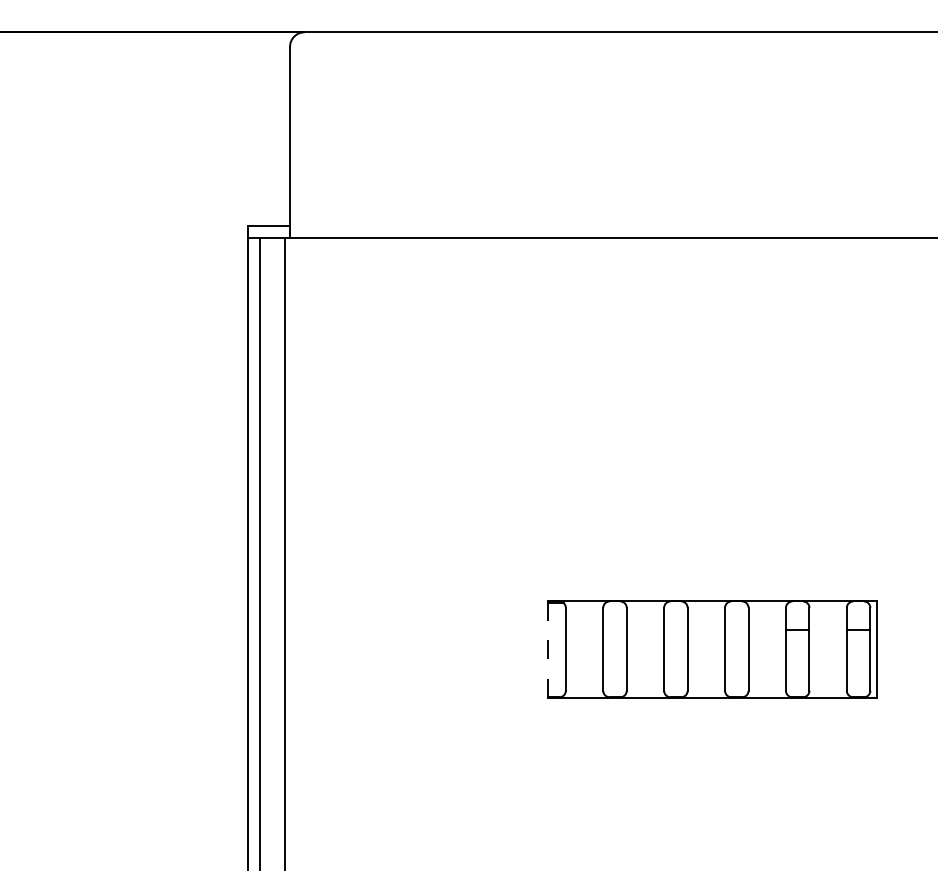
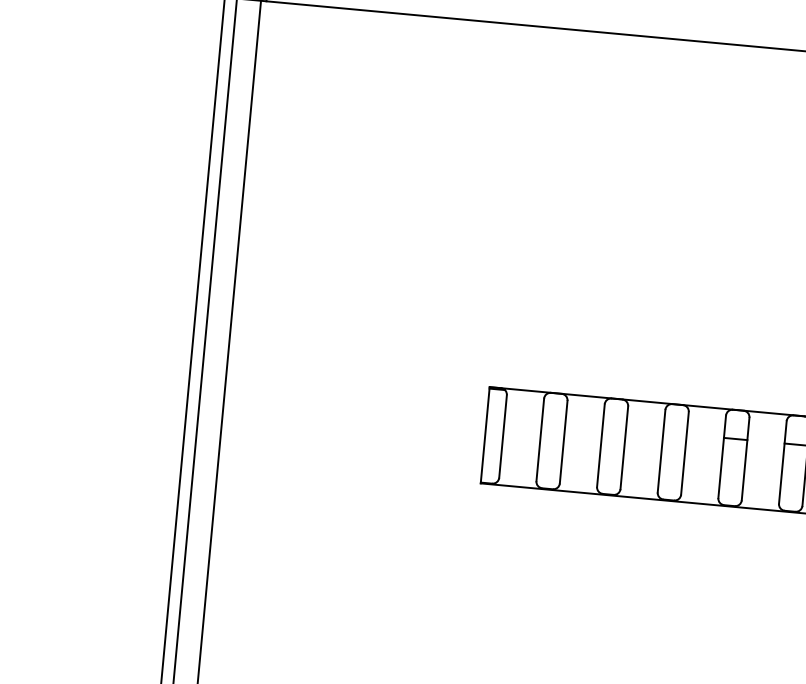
line: (547, 649) -> (484, 434), dashed -> solid

